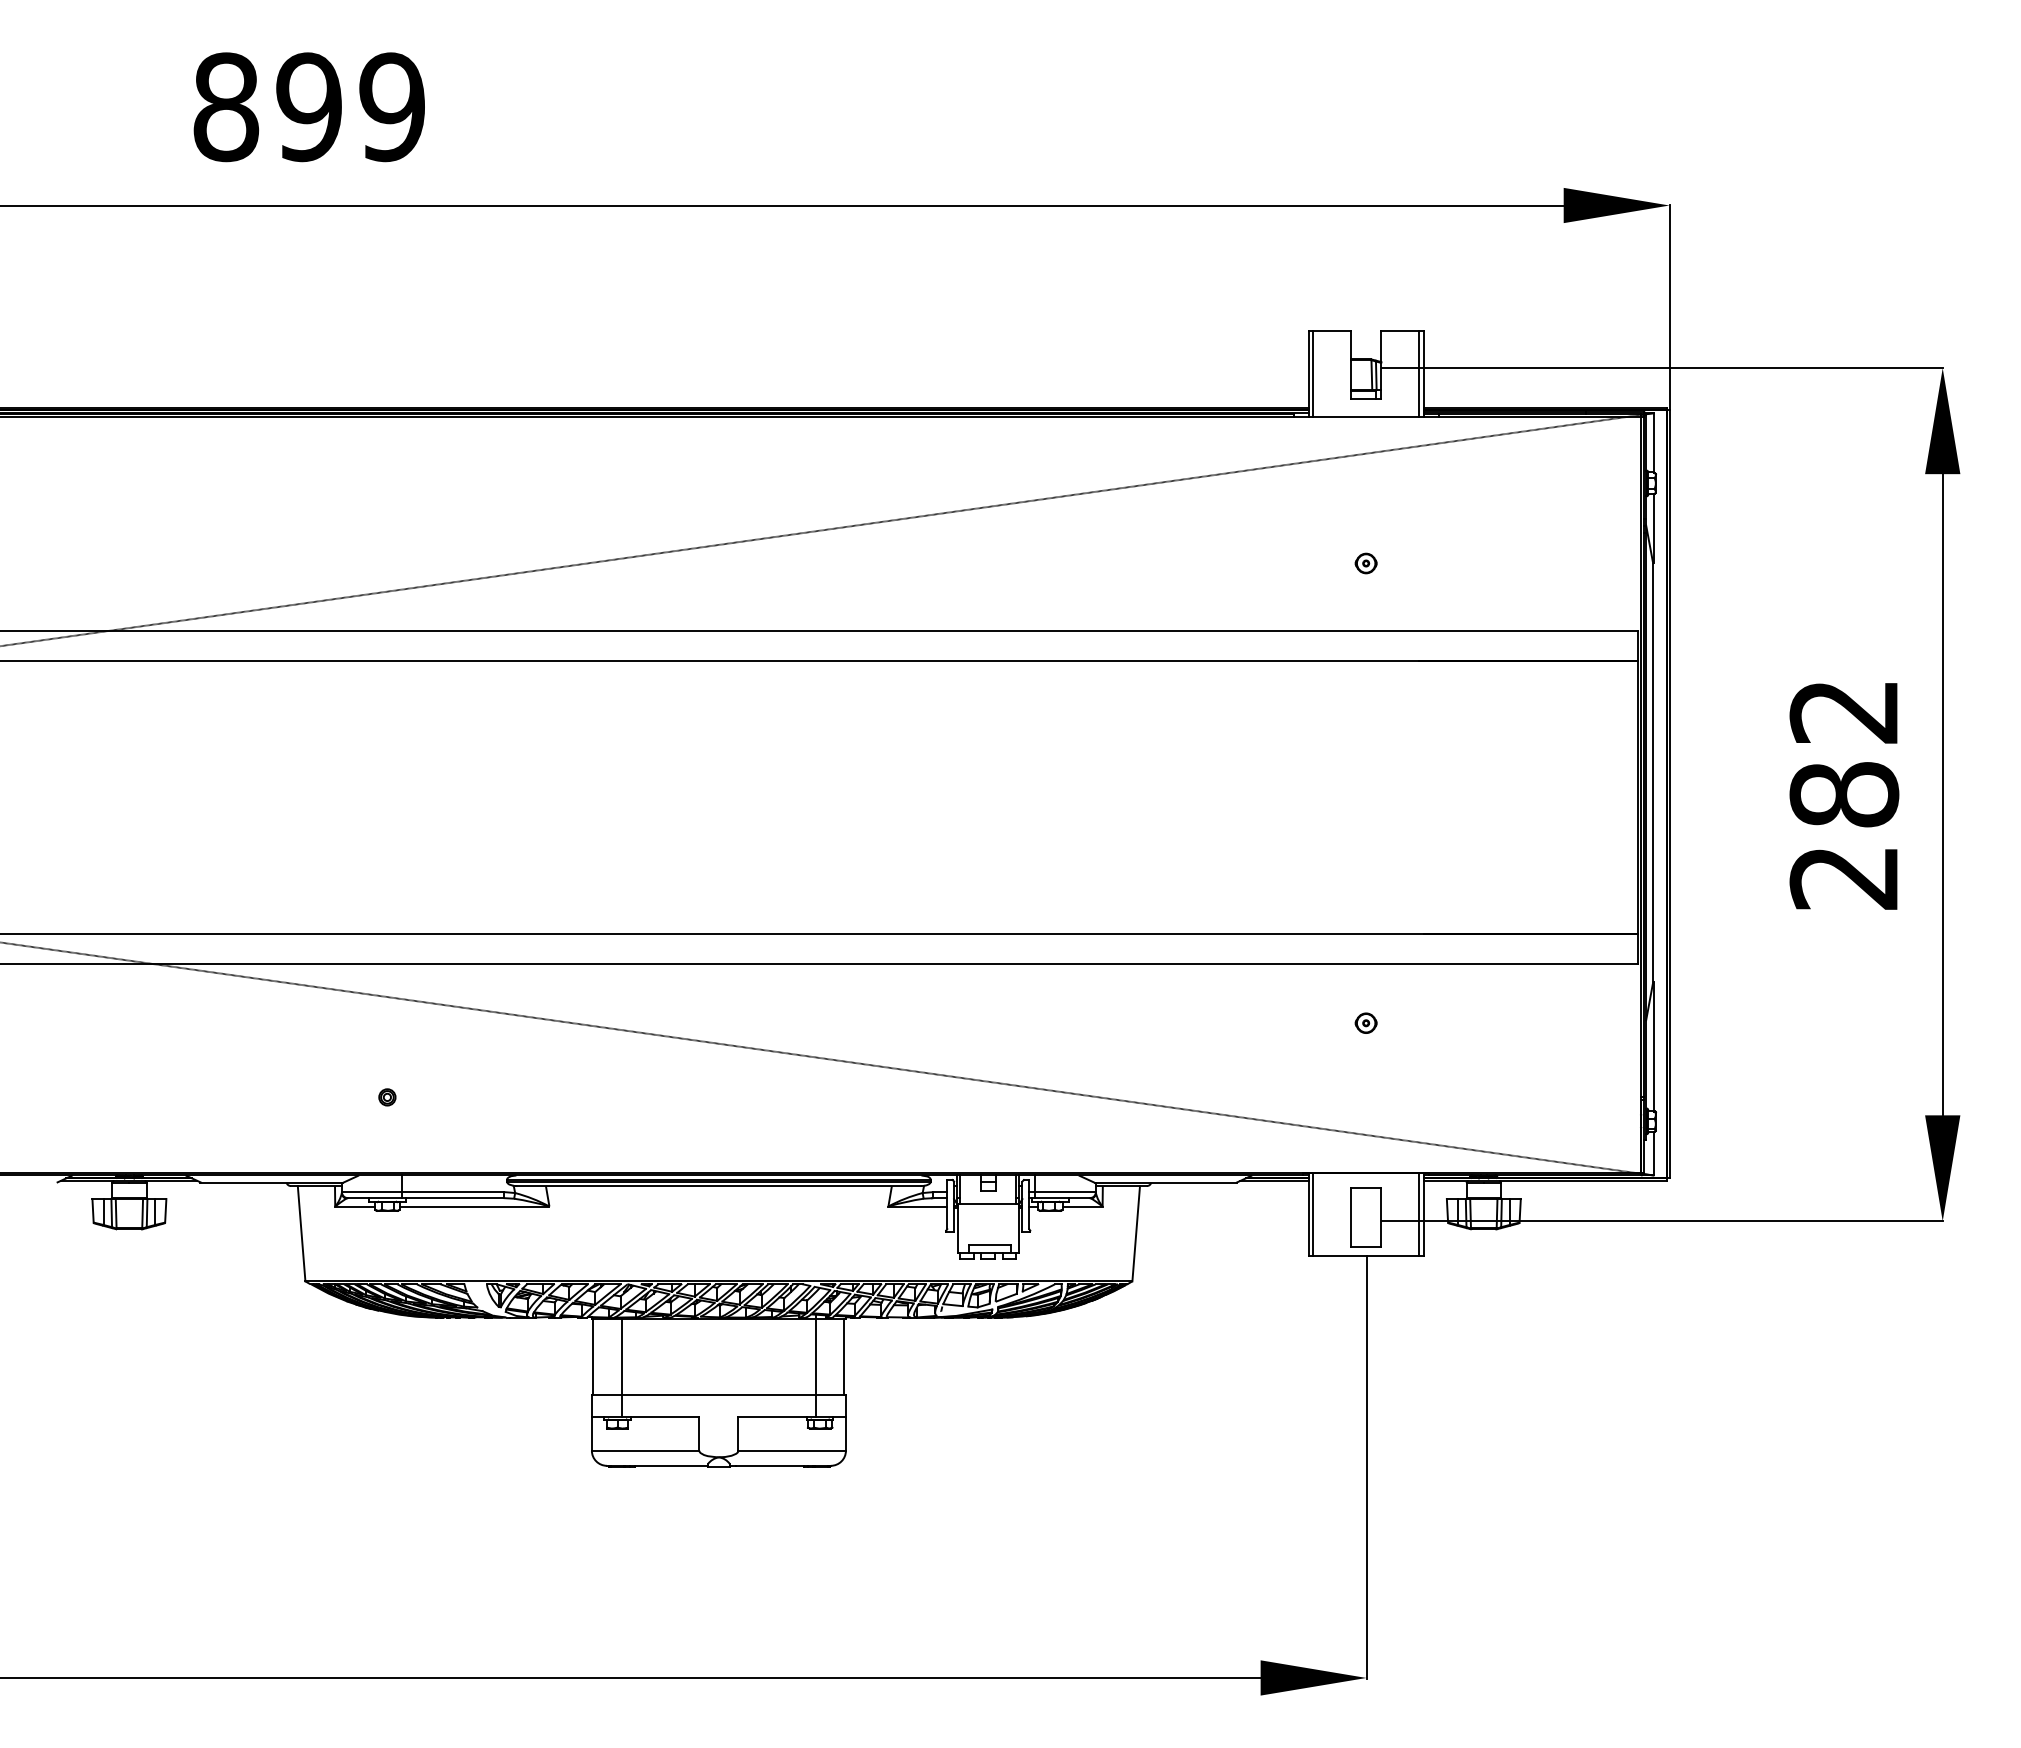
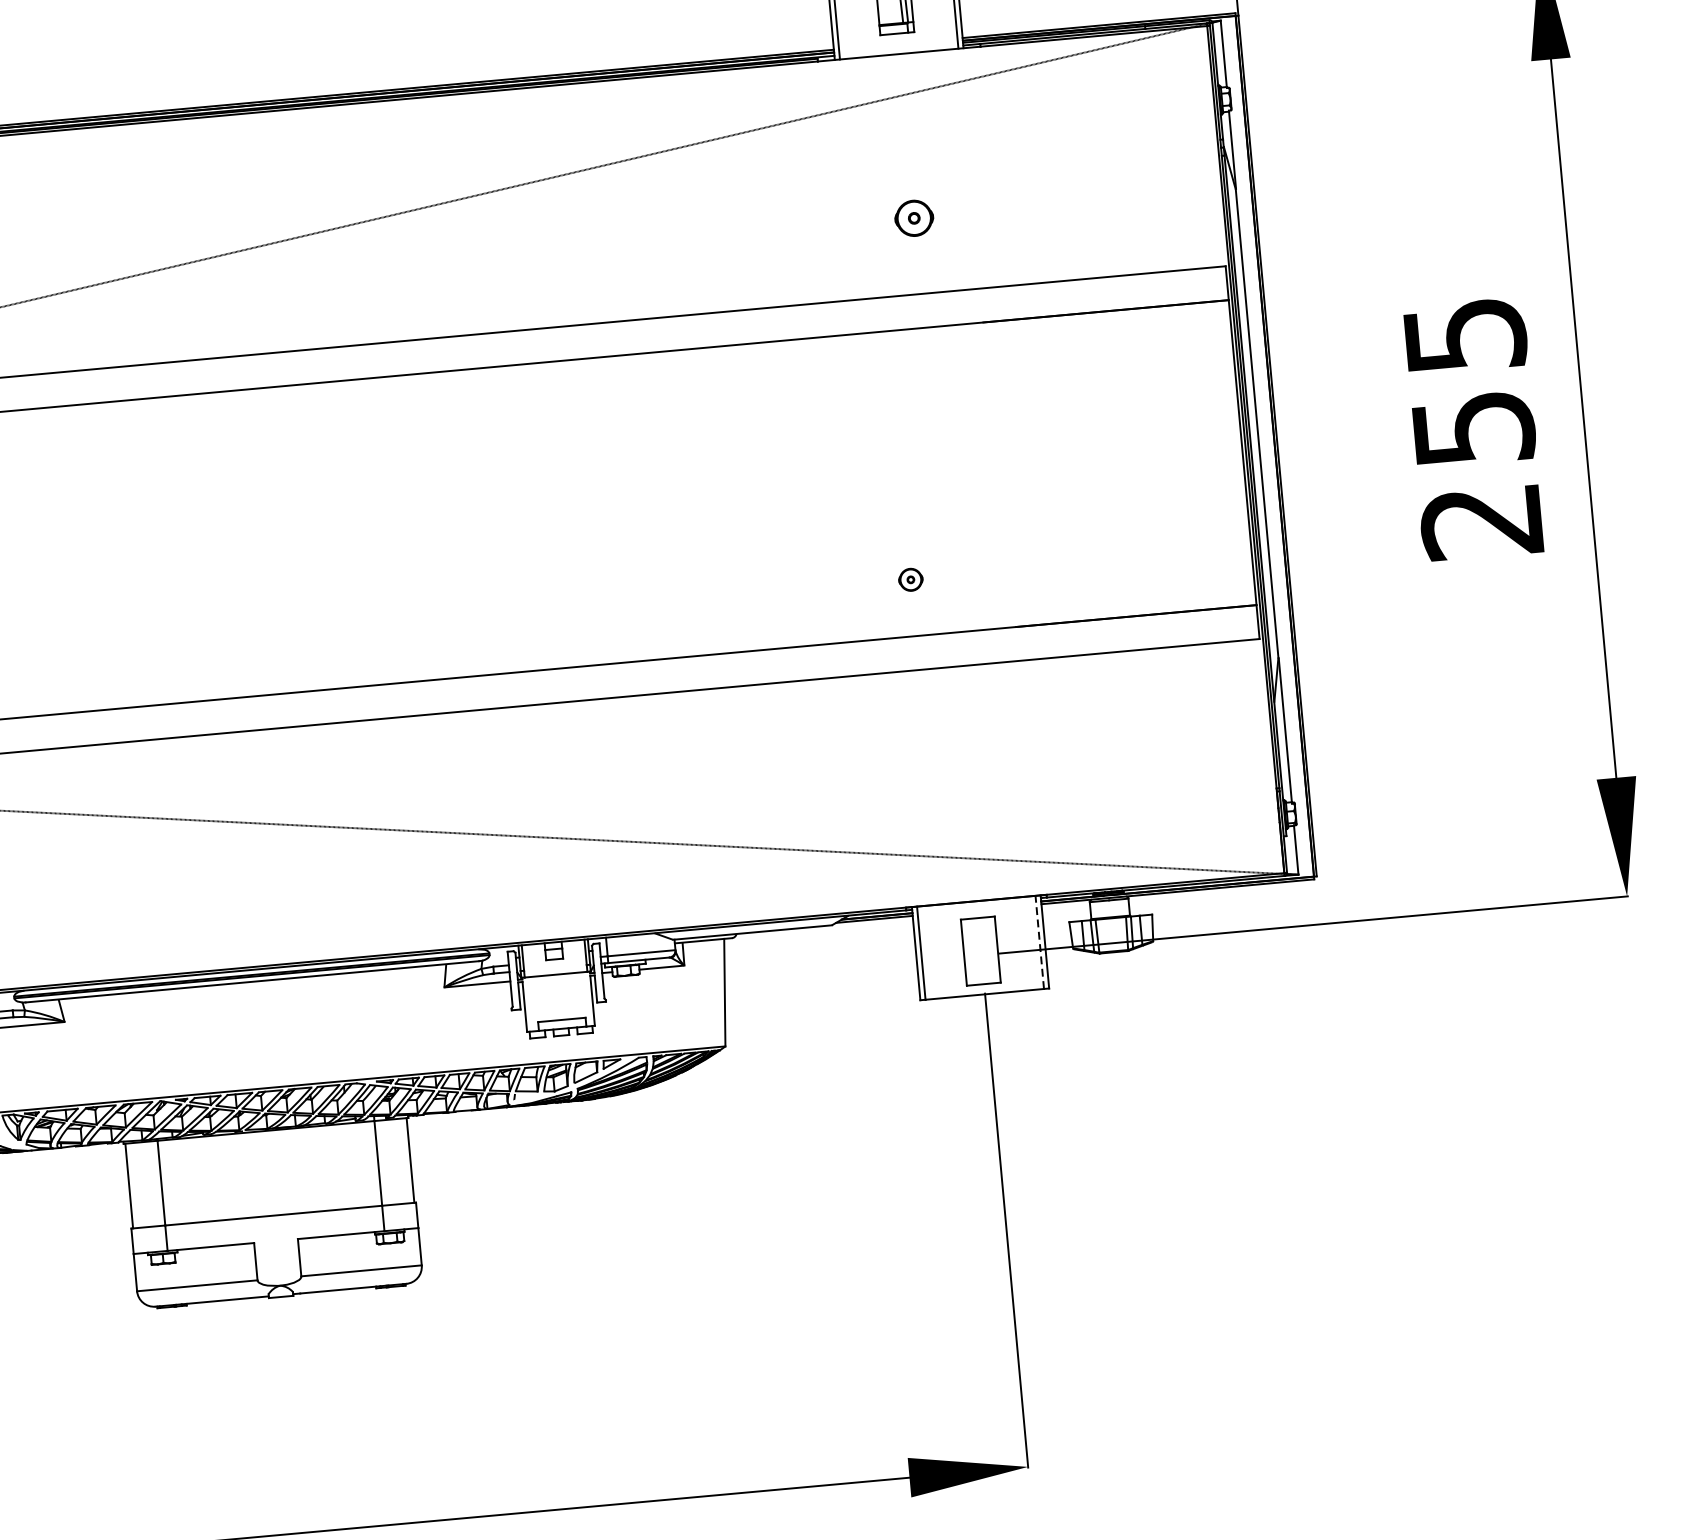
part: (1365, 563) -> (913, 218), size x1.6
text: (1844, 754) -> (1469, 383), 282 -> 255
part: (1365, 1022) -> (910, 579), moved
line: (1419, 1214) -> (1040, 942), solid -> dashed

